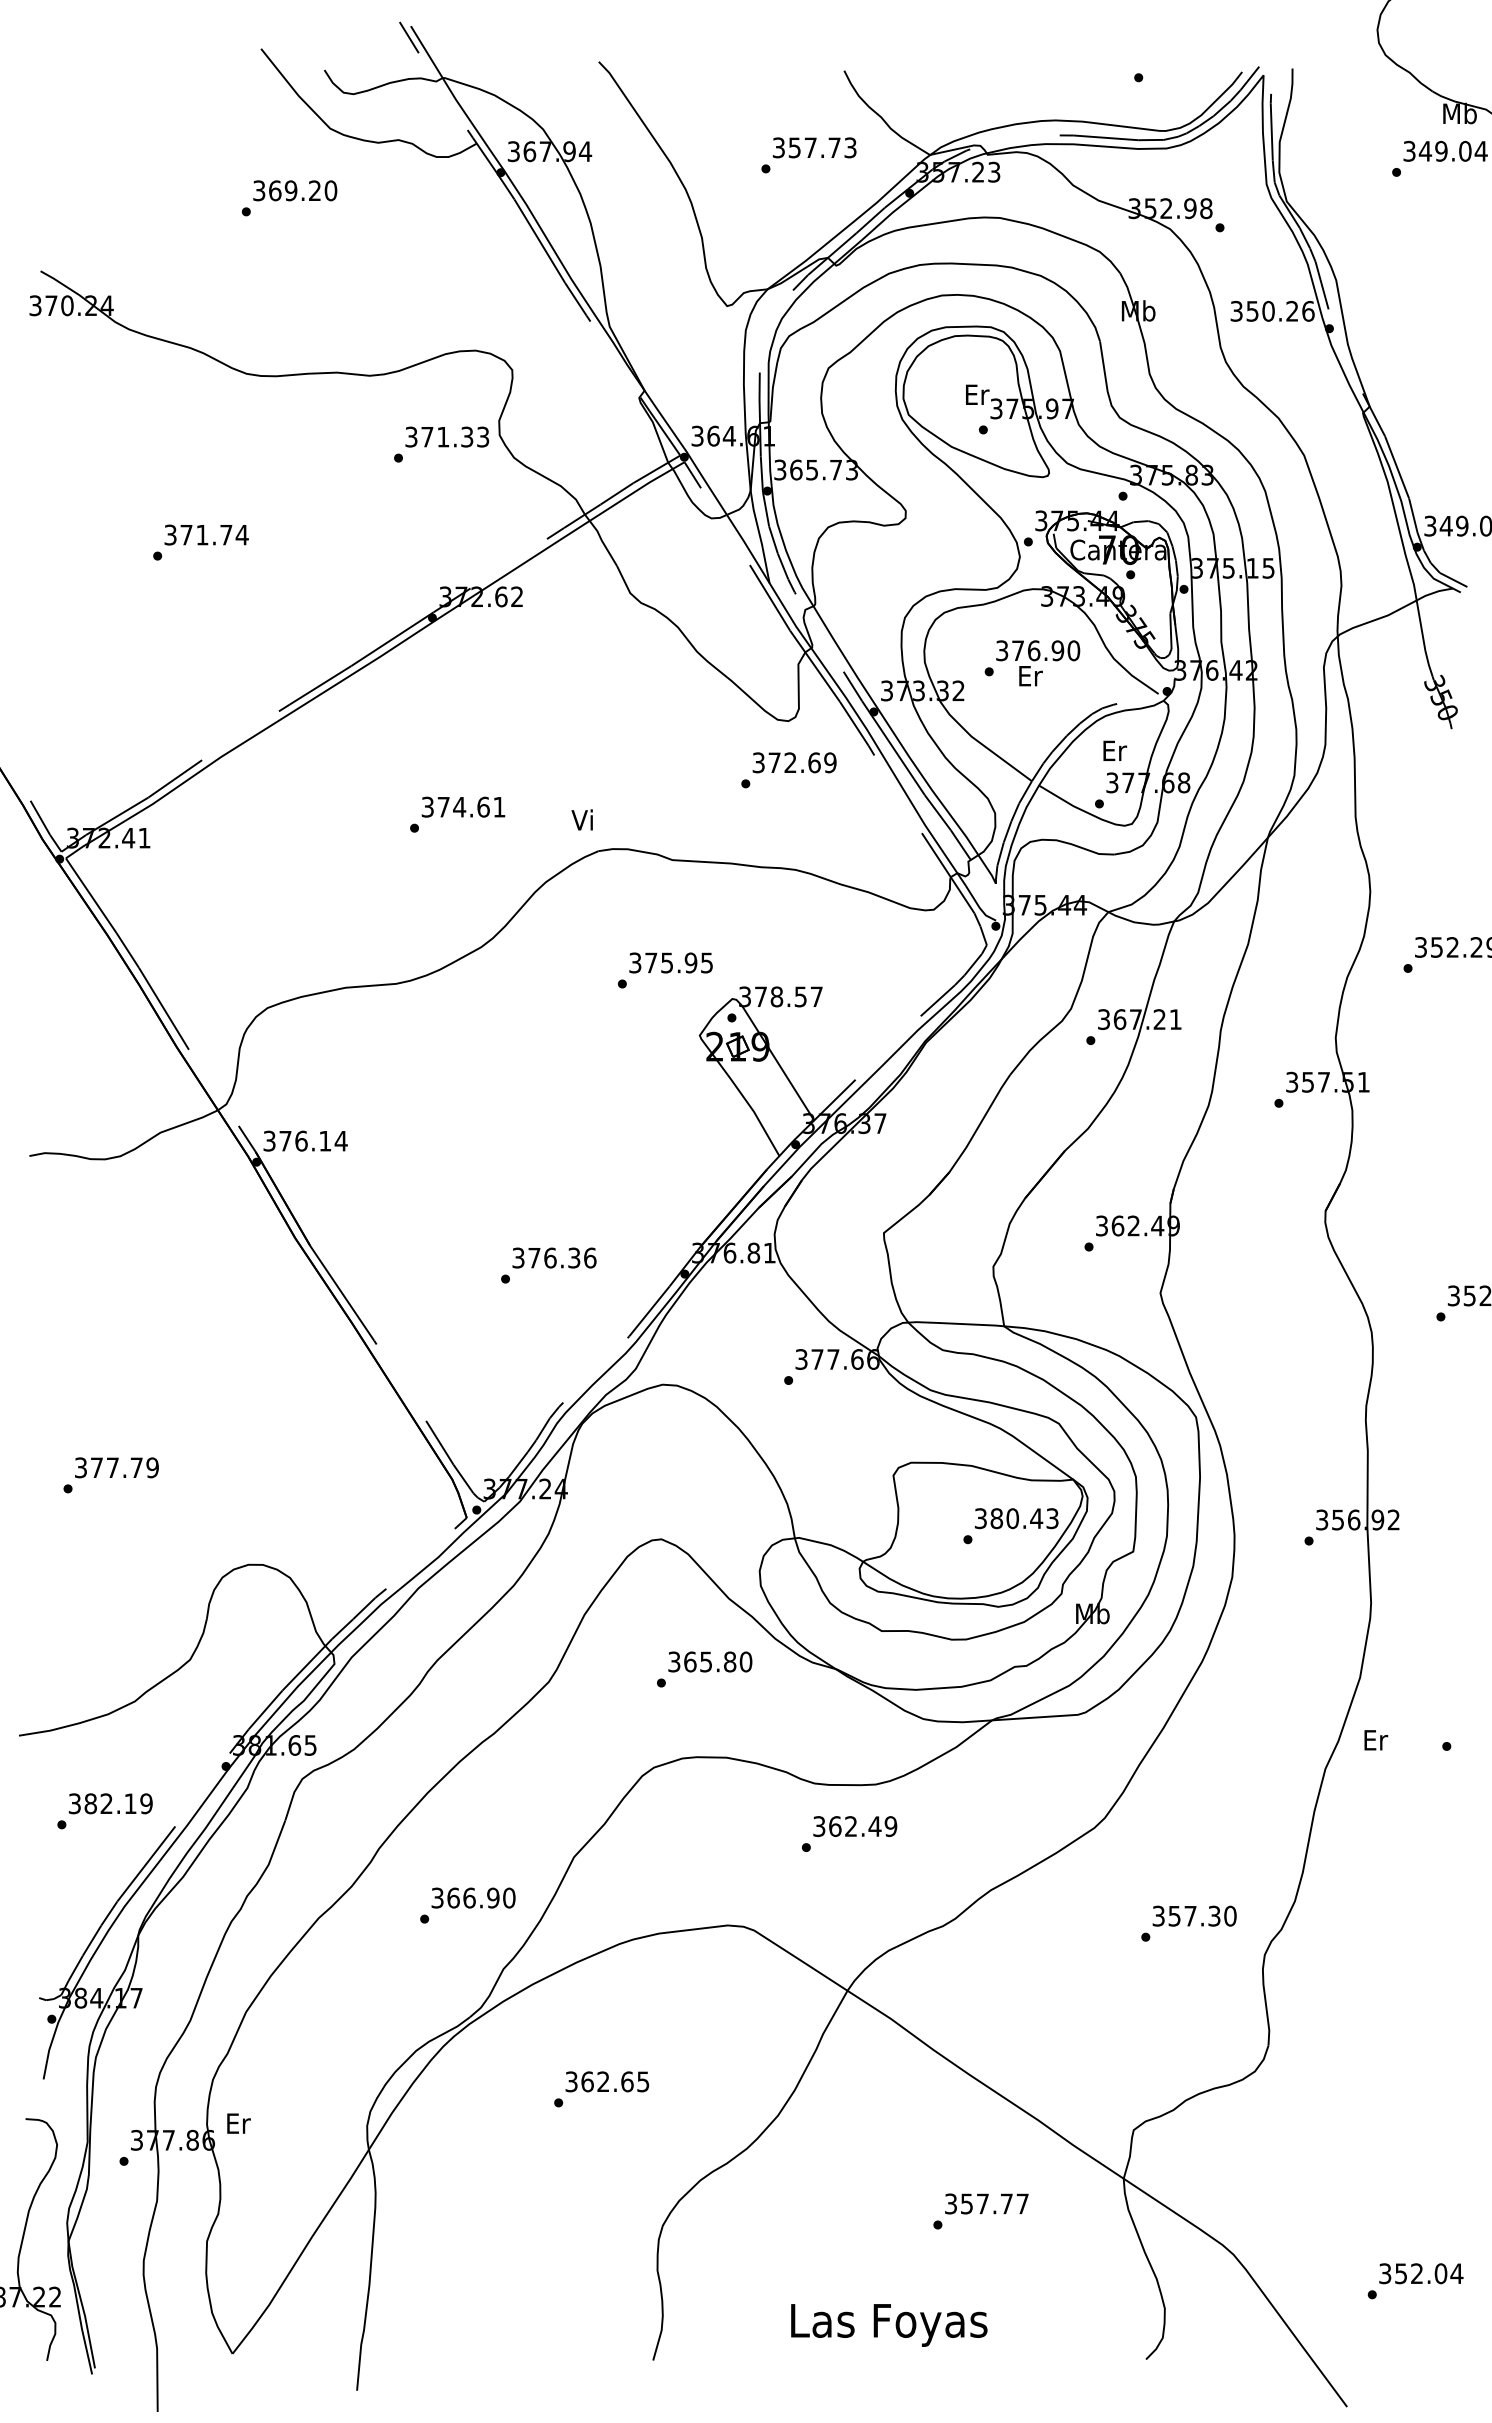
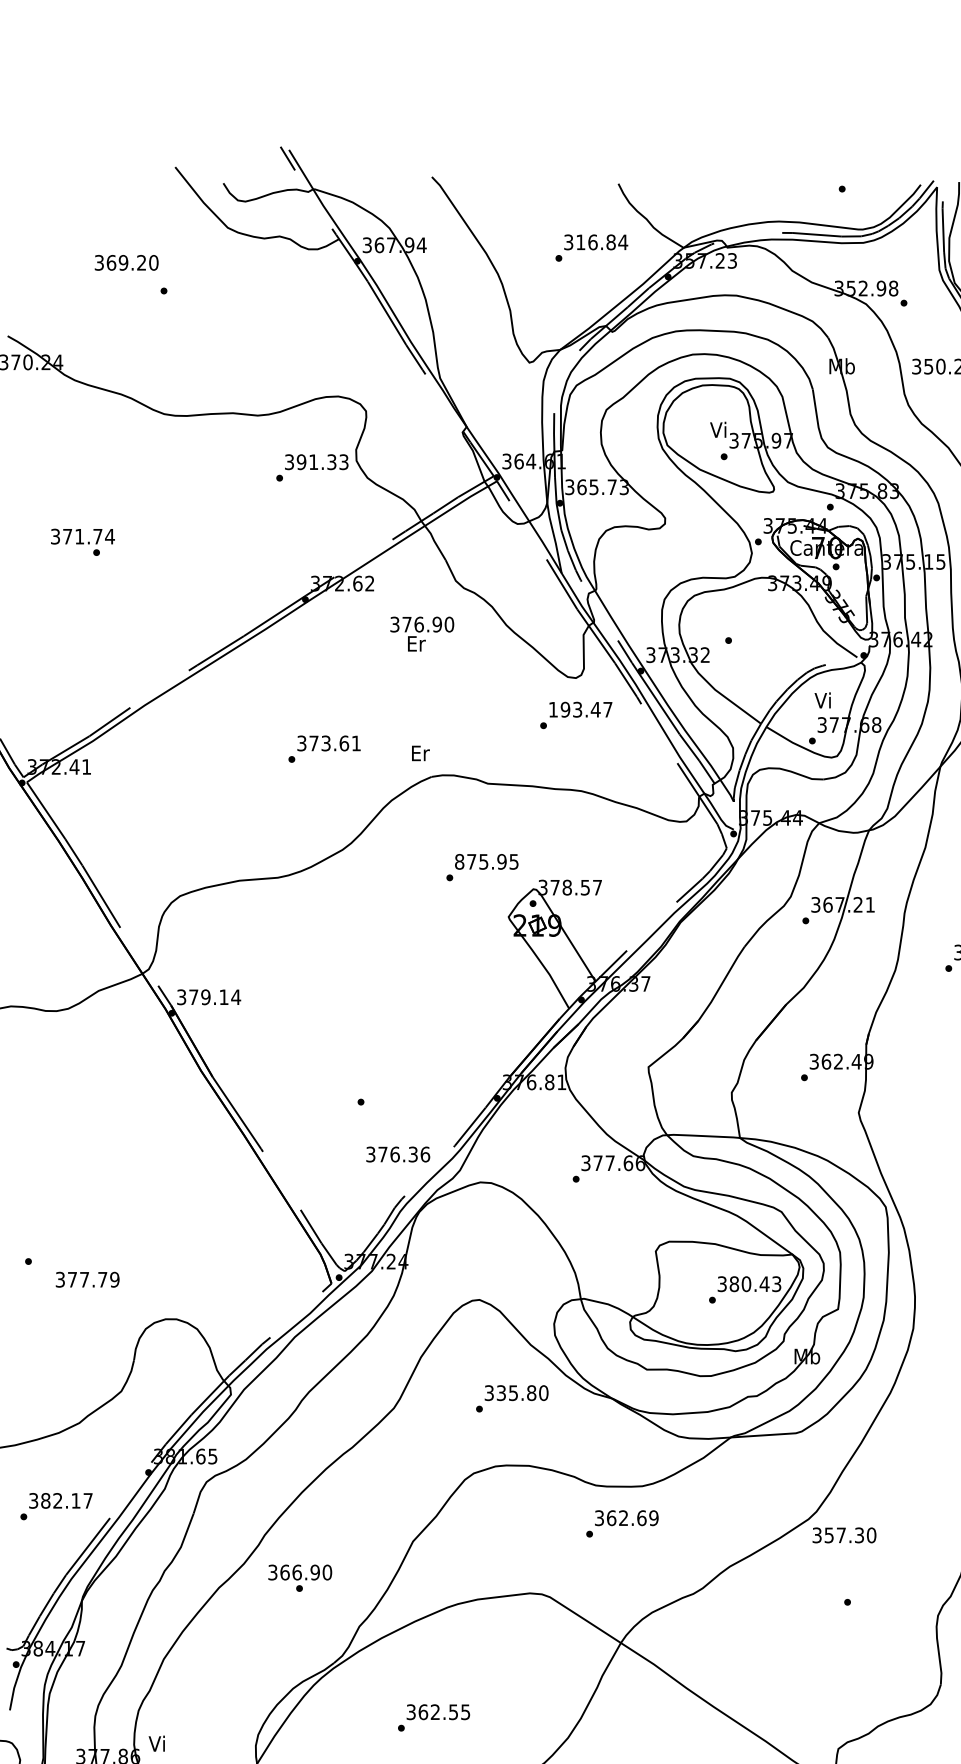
text: (822, 147) -> (601, 242), 357.73 -> 316.84
text: (295, 190) -> (126, 262), moved
text: (977, 393) -> (719, 429), Er -> Vi
text: (427, 436) -> (301, 461), 371.33 -> 391.33
text: (206, 534) -> (82, 536), moved
text: (1038, 663) -> (422, 634), moved
text: (1114, 750) -> (823, 700), Er -> Vi
text: (794, 762) -> (580, 709), 372.69 -> 193.47
text: (459, 806) -> (326, 742), 374.61 -> 373.61
text: (583, 819) -> (420, 752), Vi -> Er
text: (635, 962) -> (459, 861), 375.95 -> 875.95
text: (301, 1140) -> (205, 996), 376.14 -> 379.14
text: (554, 1257) -> (398, 1154), moved
text: (116, 1467) -> (87, 1279), moved
text: (690, 1661) -> (501, 1392), 365.80 -> 335.80
text: (146, 1803) -> (88, 1500), 382.19 -> 382.17
text: (874, 1826) -> (641, 1518), 362.49 -> 362.69
text: (473, 1897) -> (300, 1572), moved
text: (1194, 1915) -> (844, 1534), moved
text: (627, 2081) -> (453, 1711), 362.65 -> 362.55
text: (238, 2122) -> (158, 1743), Er -> Vi

